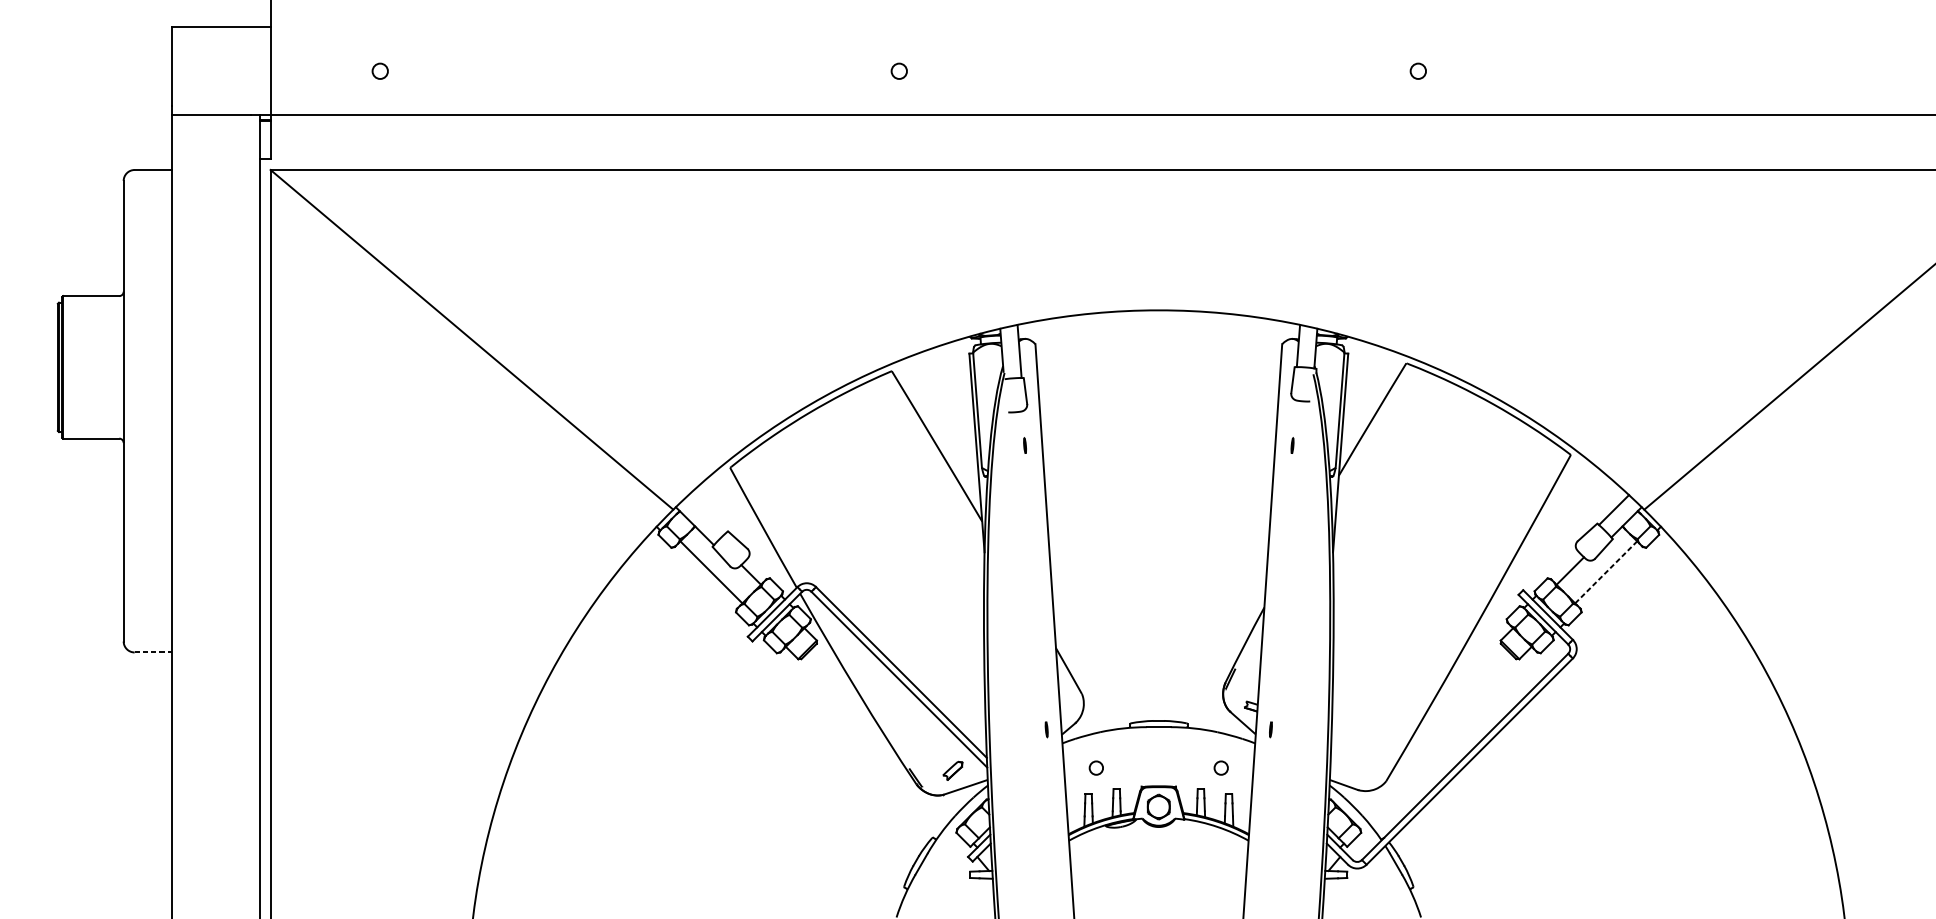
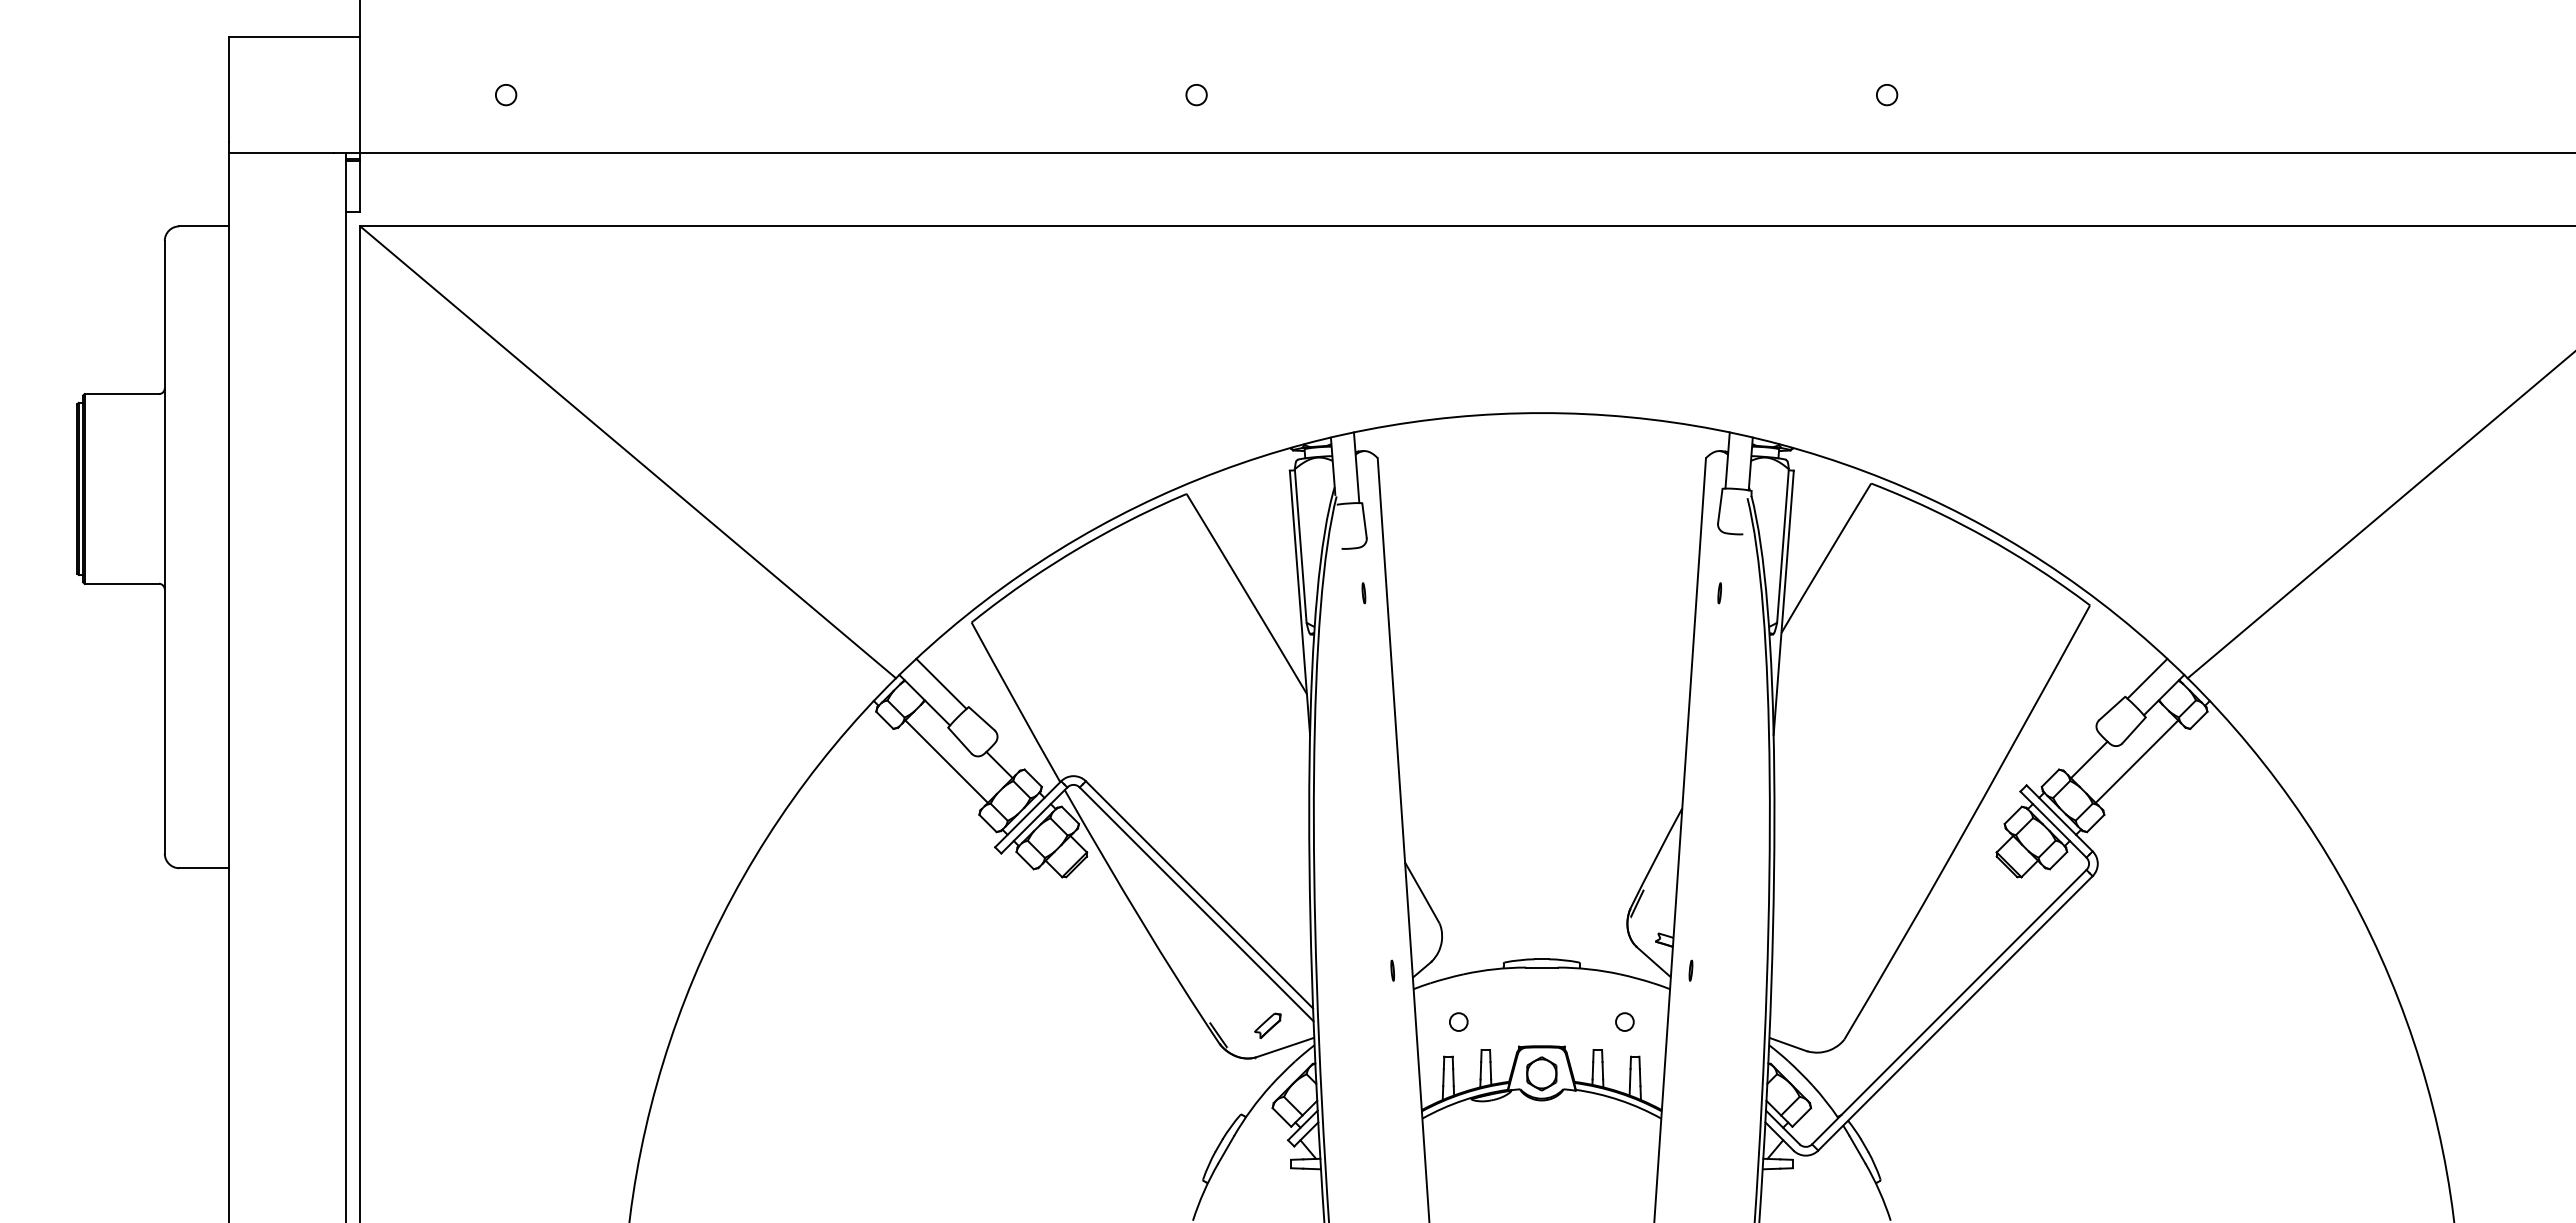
line: (707, 513) -> (941, 683), added
line: (1606, 572) -> (2137, 761), dashed -> solid
line: (153, 652) -> (204, 868), dashed -> solid

